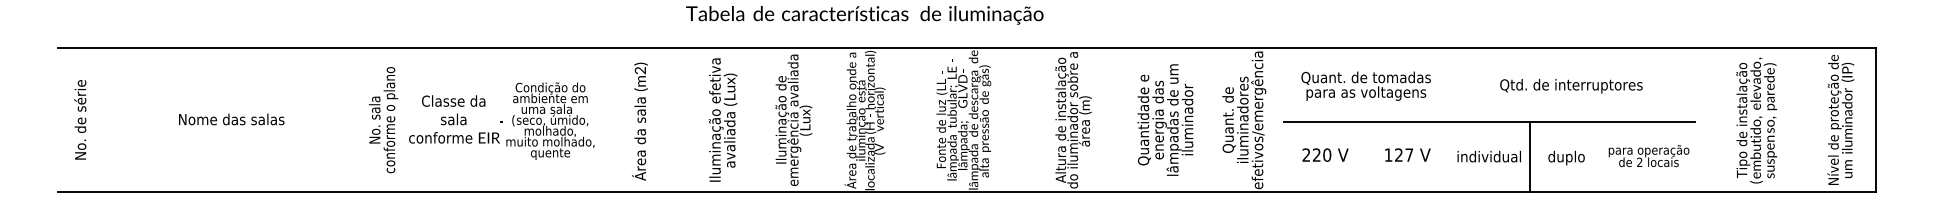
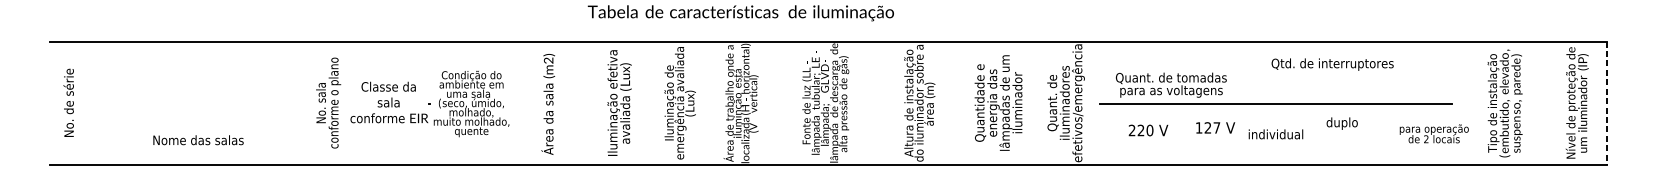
text: (1365, 85) -> (1170, 84), moved
text: (1571, 86) -> (1332, 64), moved
text: (231, 119) -> (198, 140), moved
line: (1875, 120) -> (1606, 103), solid -> dashed
text: (1325, 154) -> (1148, 129), moved
text: (1407, 154) -> (1215, 127), moved
line: (1530, 156) -> (1311, 134), removed
text: (1648, 156) -> (1433, 134), moved
text: (1566, 157) -> (1342, 123), moved

